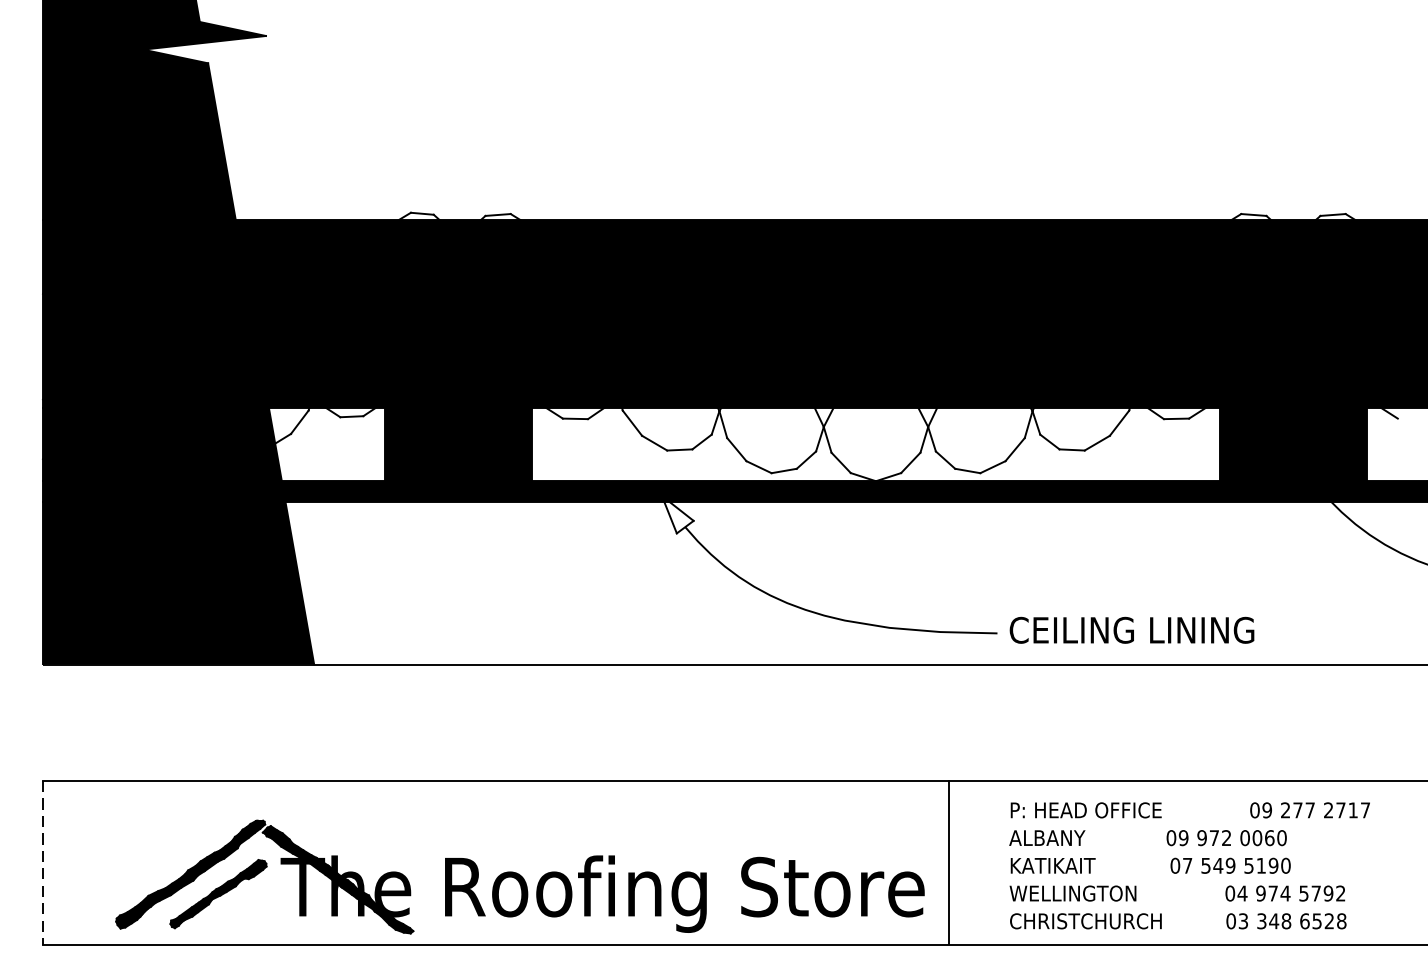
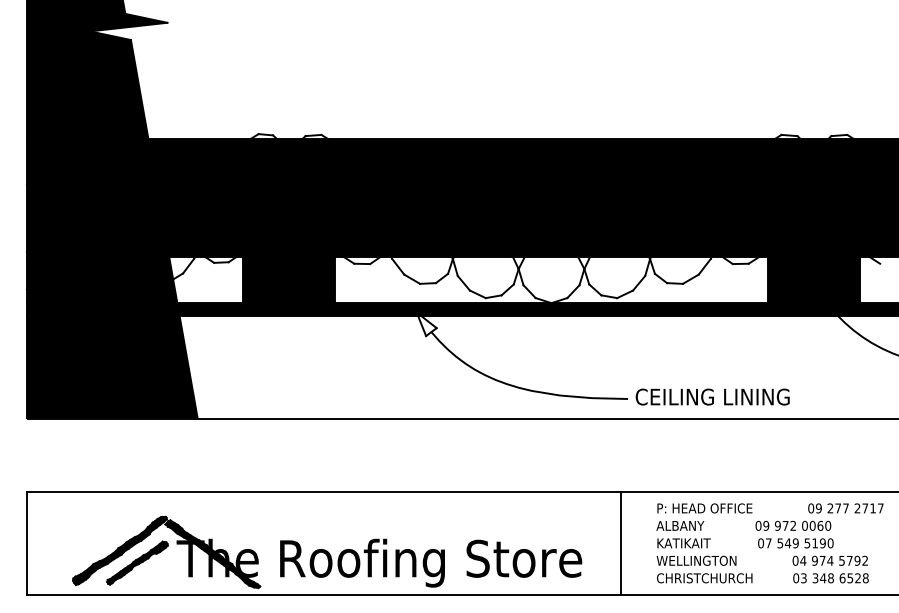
line: (949, 861) -> (621, 542), moved
line: (42, 862) -> (26, 543), dashed -> solid
text: (1188, 866) -> (769, 543), moved

